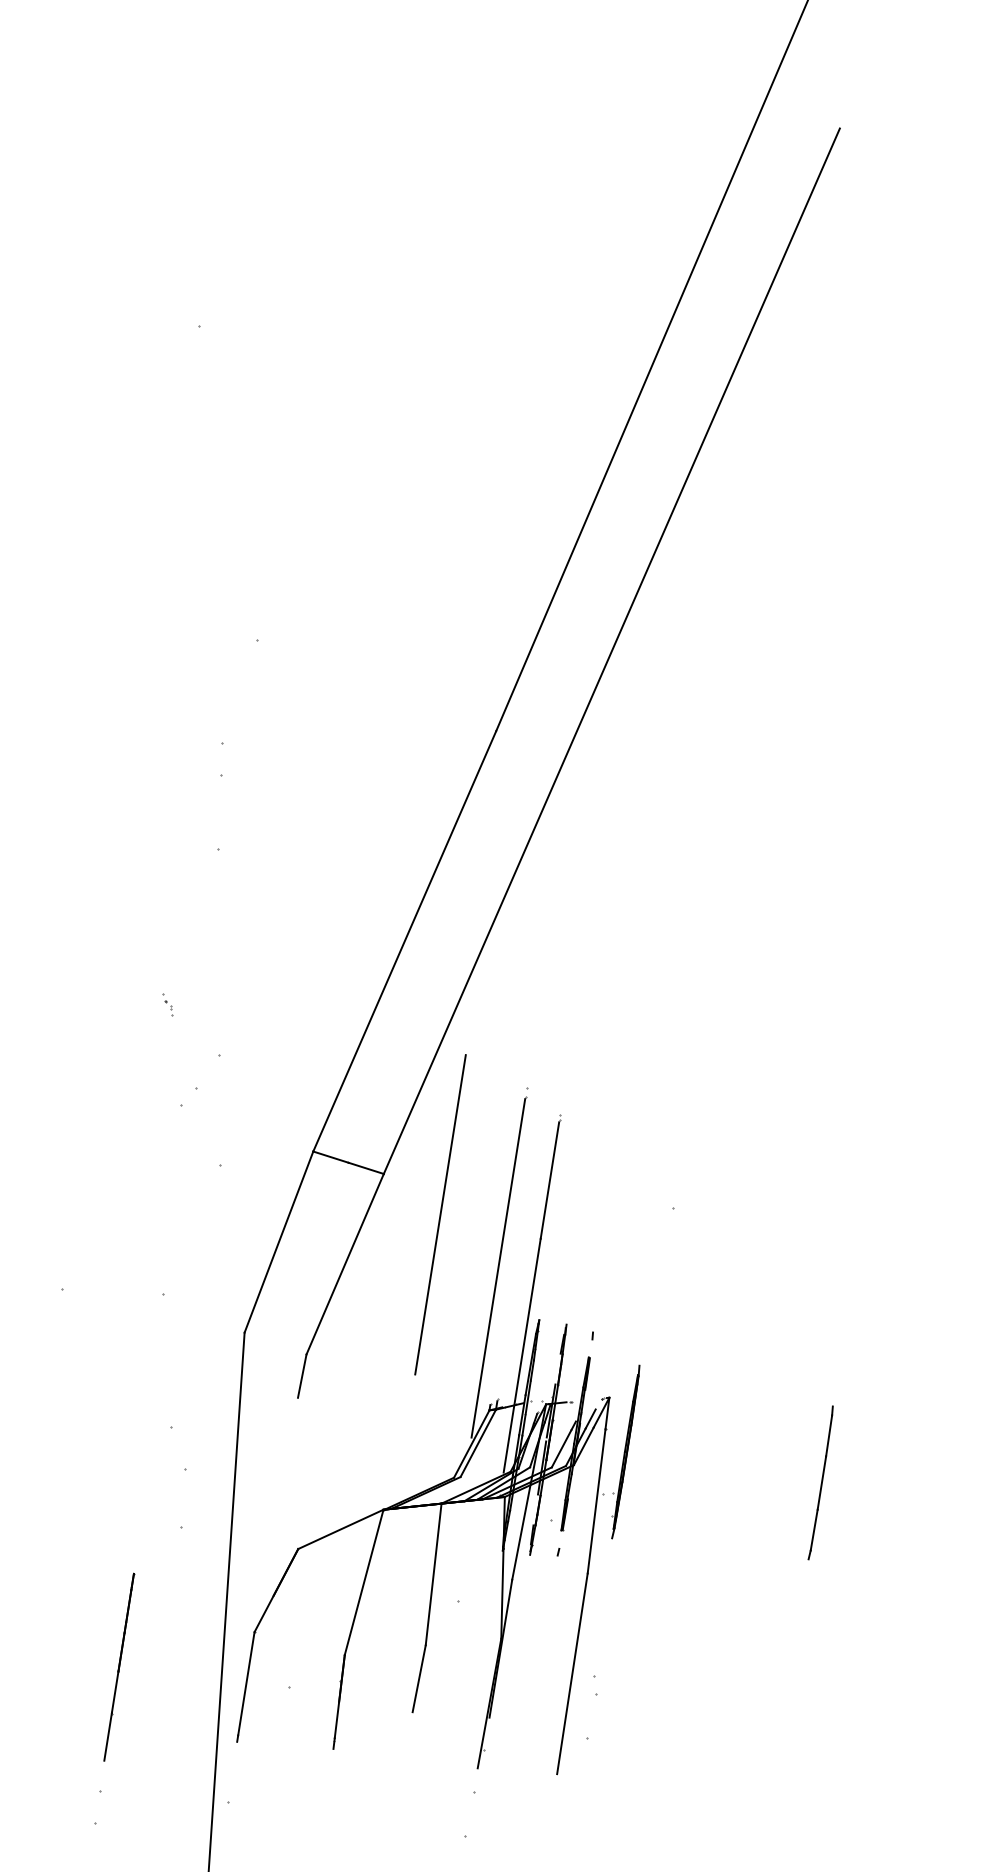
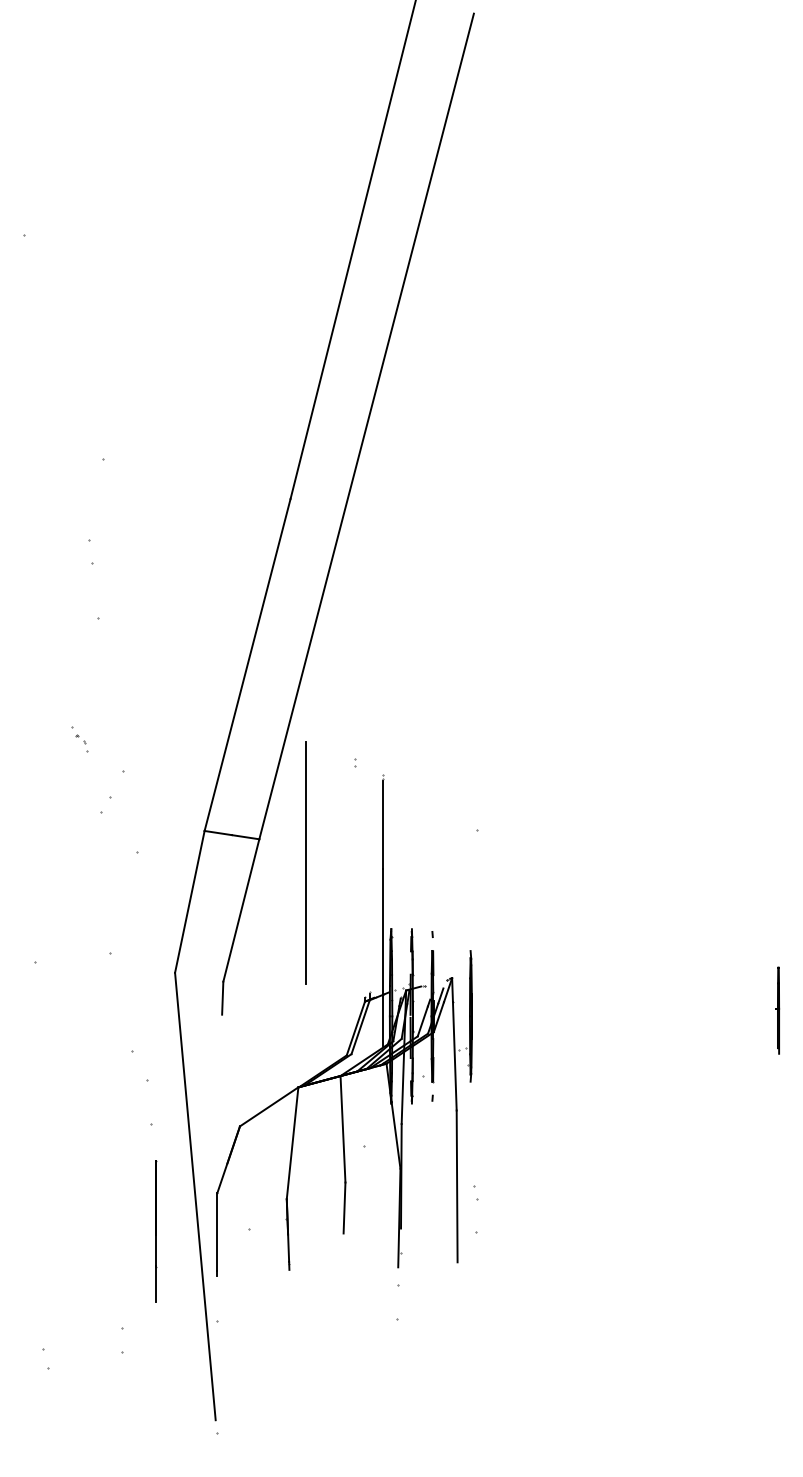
part: (167, 1004) -> (79, 739), size x1.6
line: (497, 1268) -> (354, 895), removed
line: (821, 1483) -> (618, 1016), removed
line: (120, 1667) -> (156, 1231), moved

